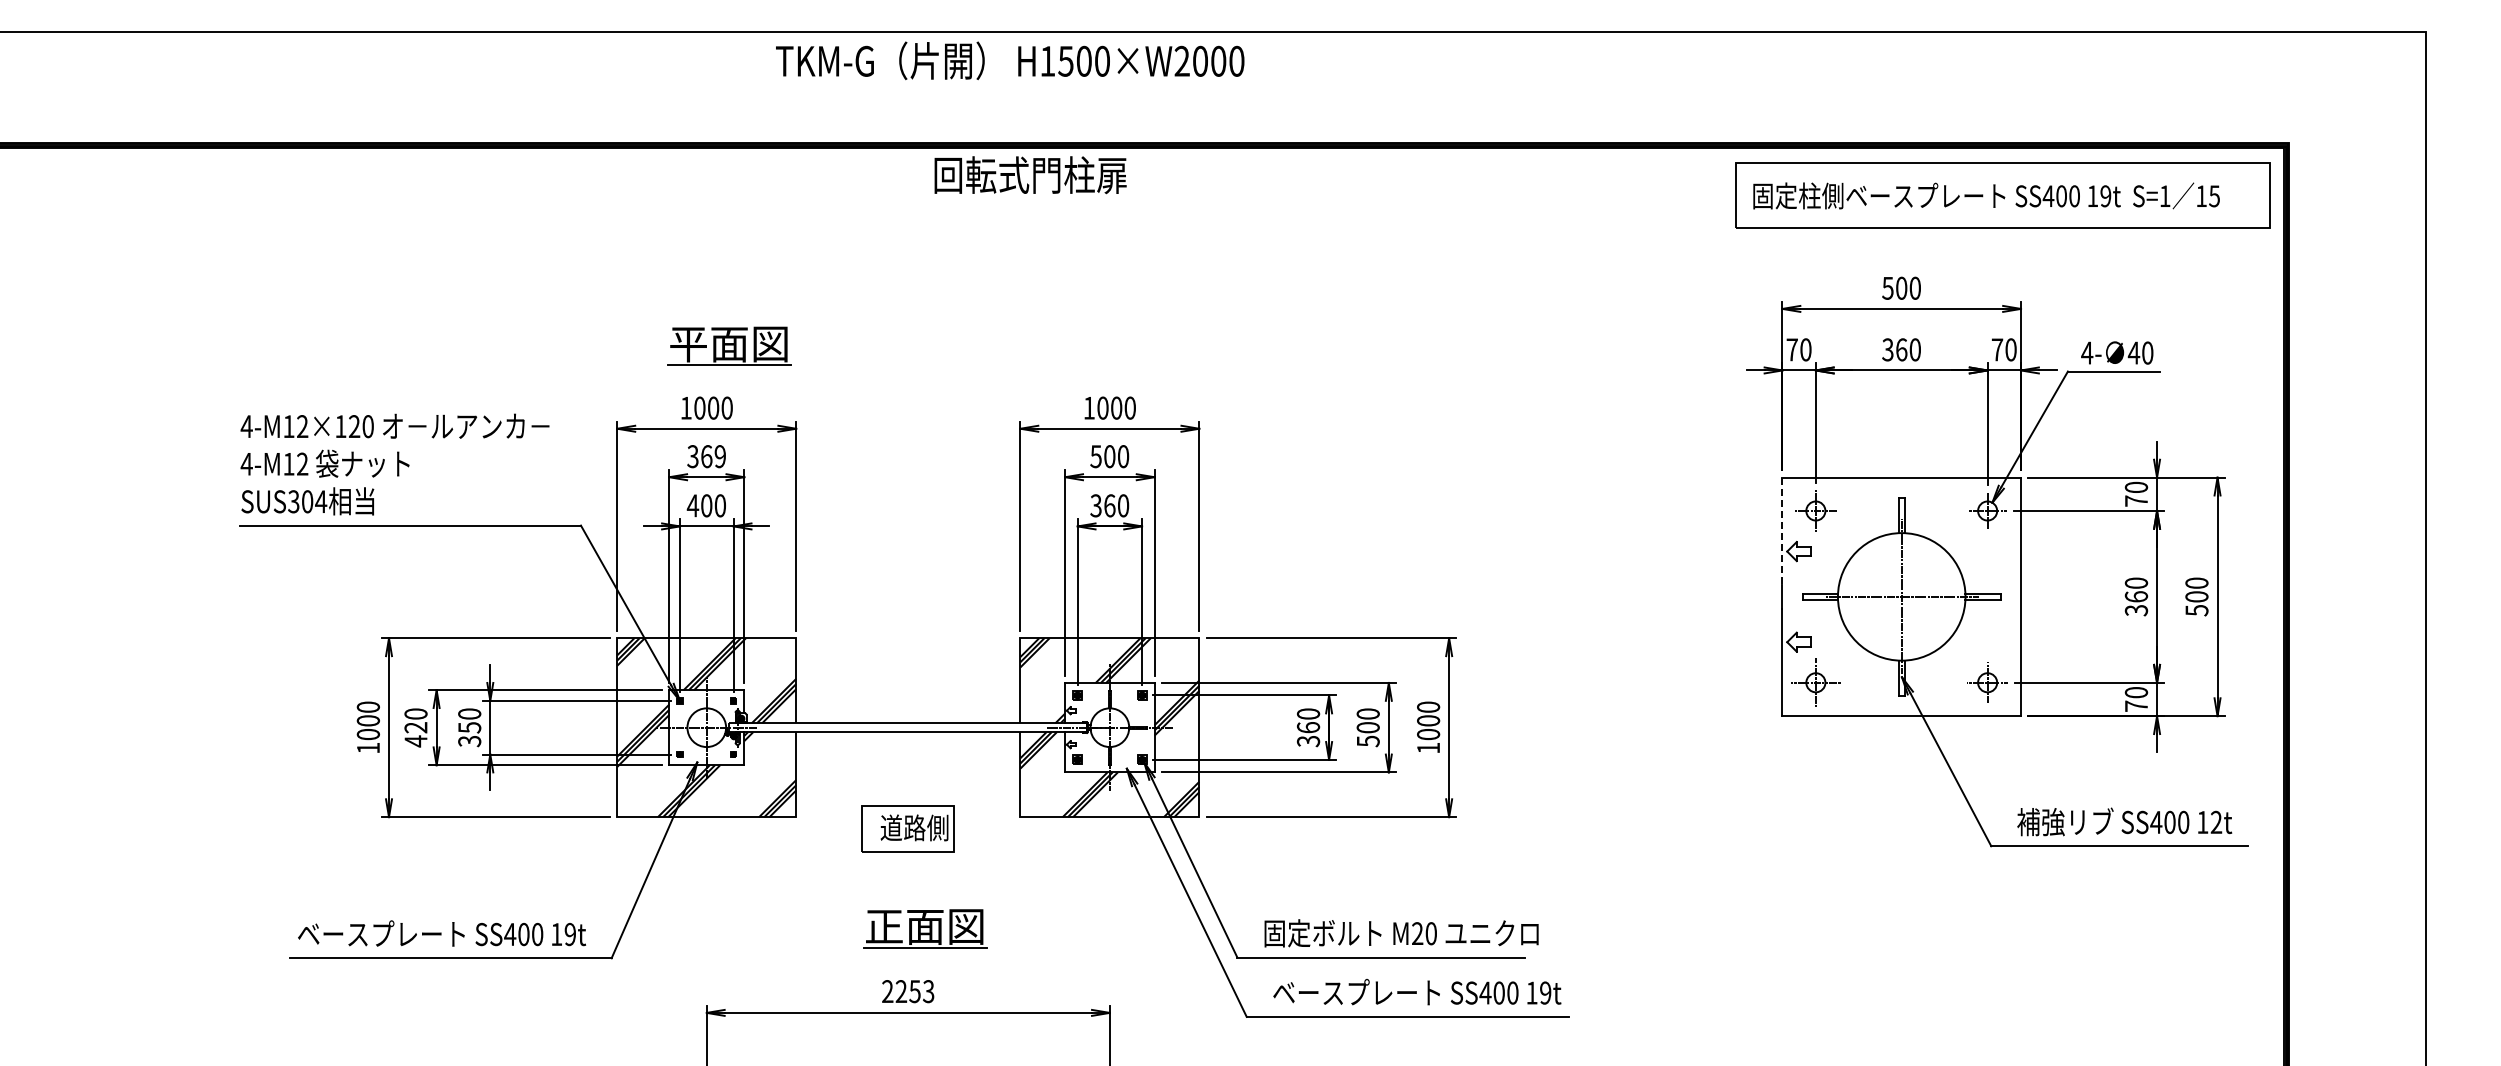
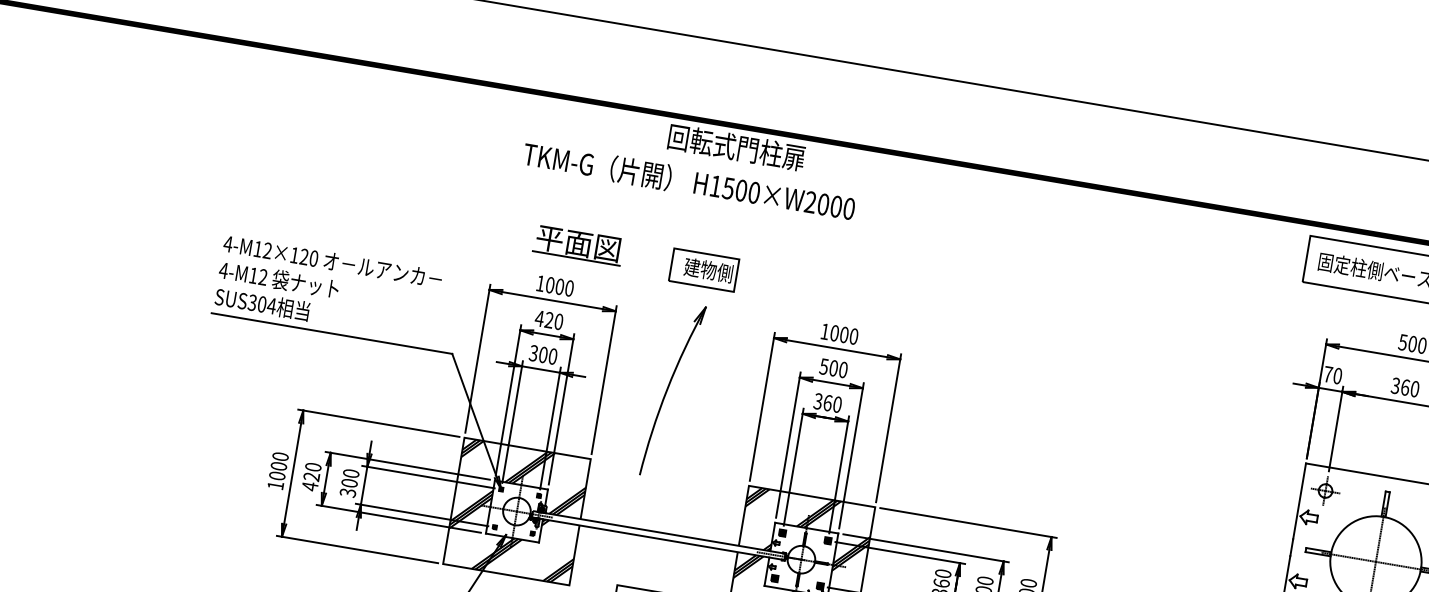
text: (1010, 60) -> (689, 181), moved
text: (1030, 175) -> (736, 147), moved
part: (907, 351) -> (703, 270), added
text: (705, 456) -> (548, 320), 369 -> 420
text: (692, 505) -> (533, 353), 400 -> 300
part: (886, 524) -> (668, 389), added
line: (1782, 531) -> (1299, 501), dashed -> solid
text: (469, 727) -> (349, 483), 350 -> 300

